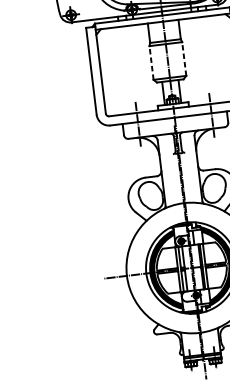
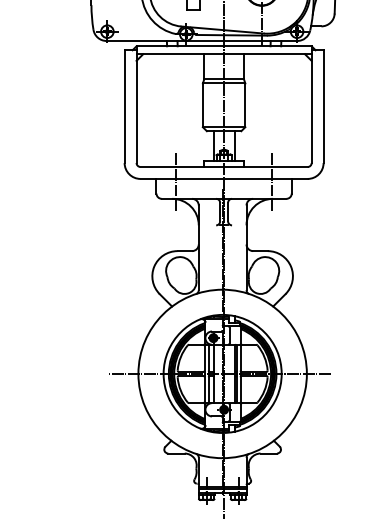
line: (184, 59) -> (245, 105), dashed -> solid
line: (151, 63) -> (202, 105), dashed -> solid

